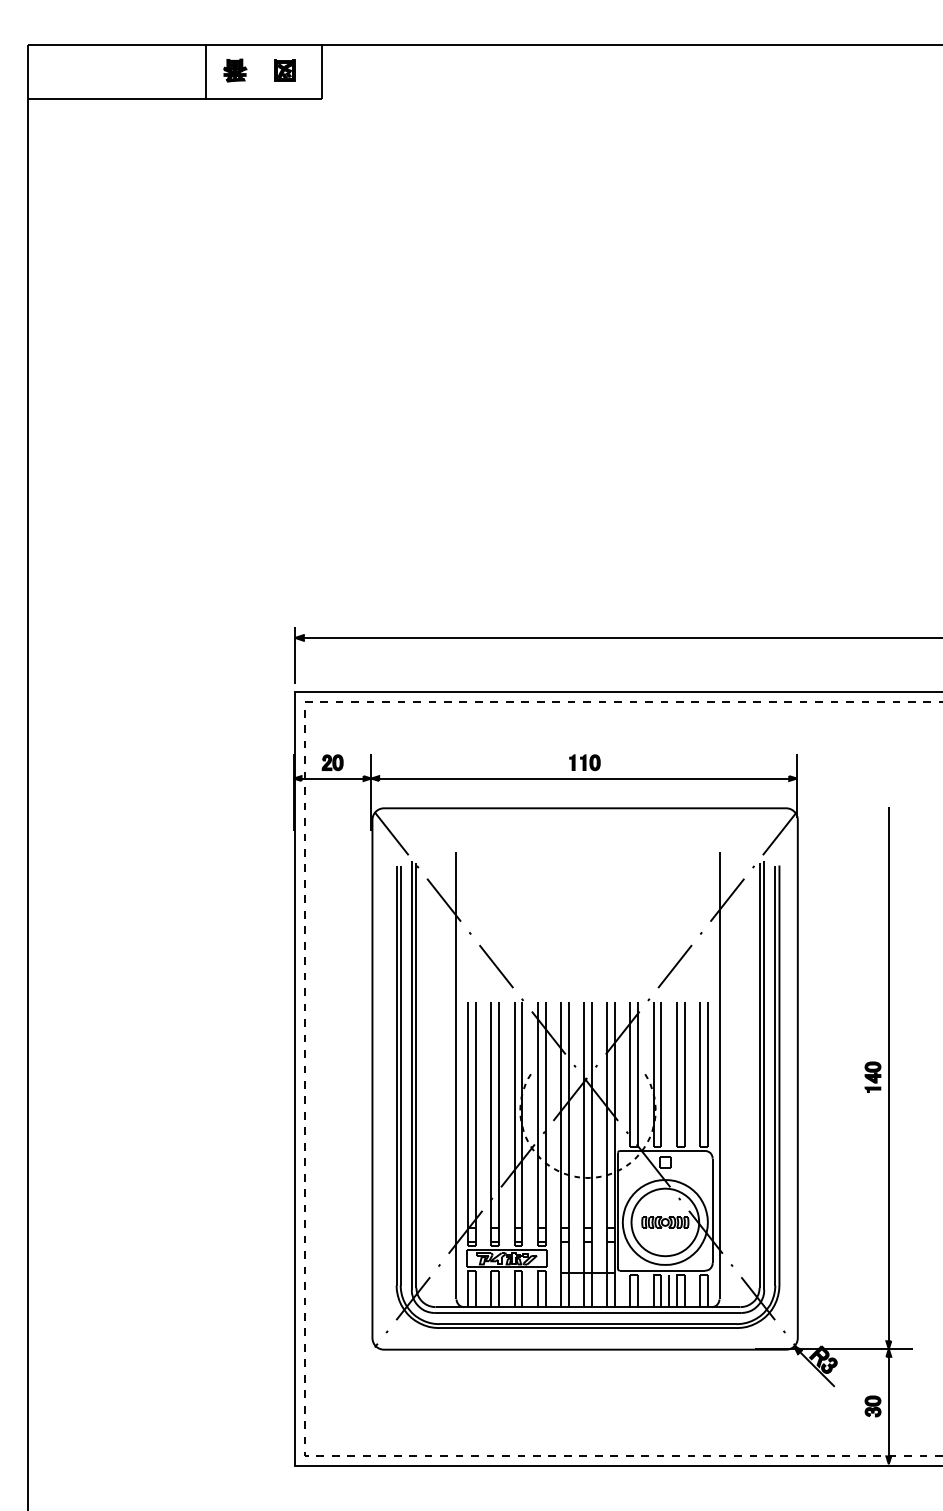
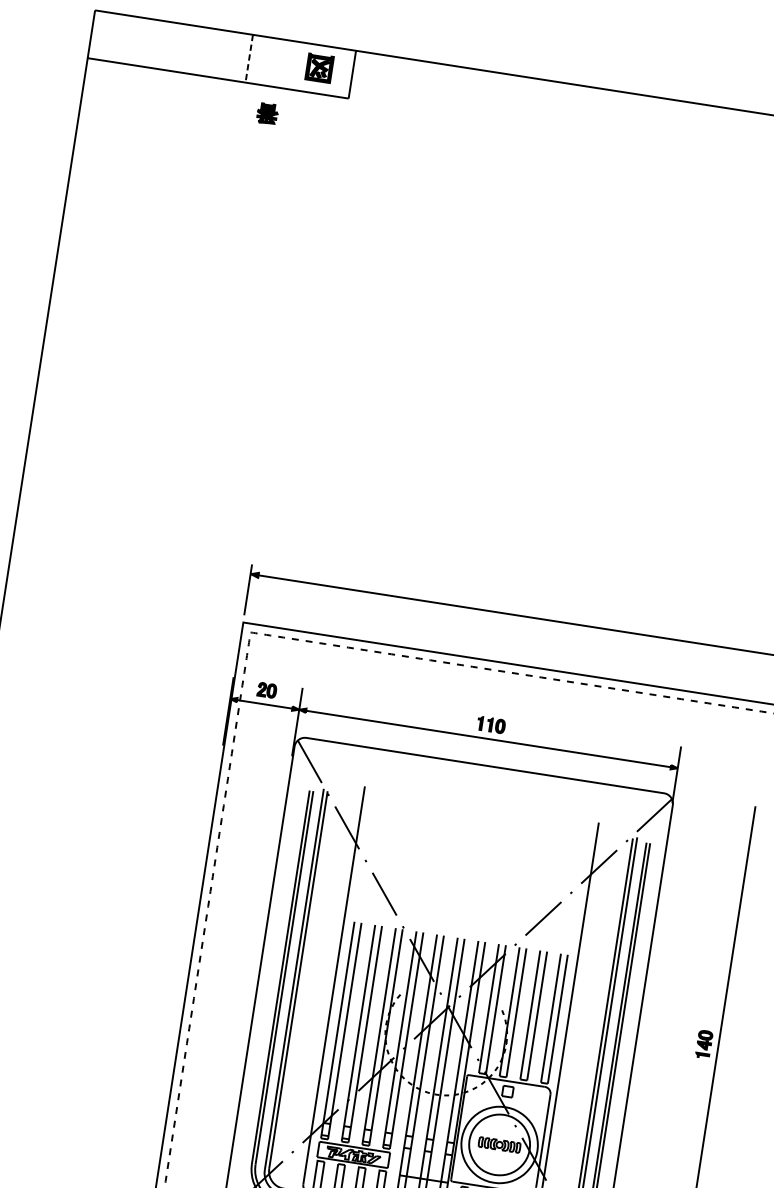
part: (235, 70) -> (267, 113), moved
part: (284, 70) -> (319, 68), size x1.4
line: (205, 72) -> (248, 58), solid -> dashed

